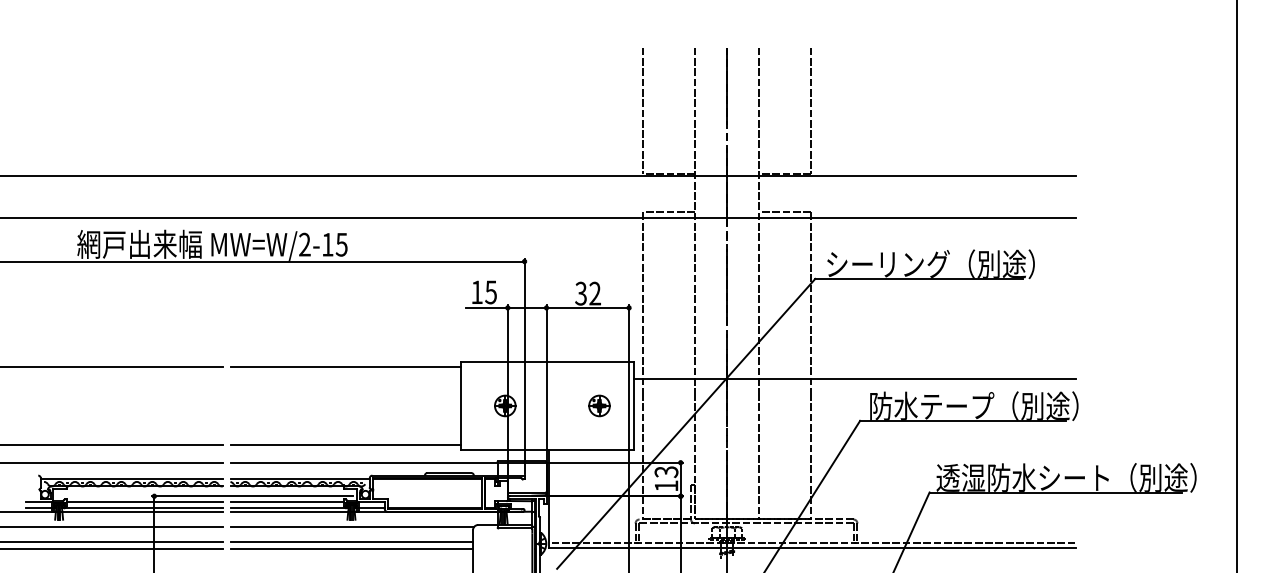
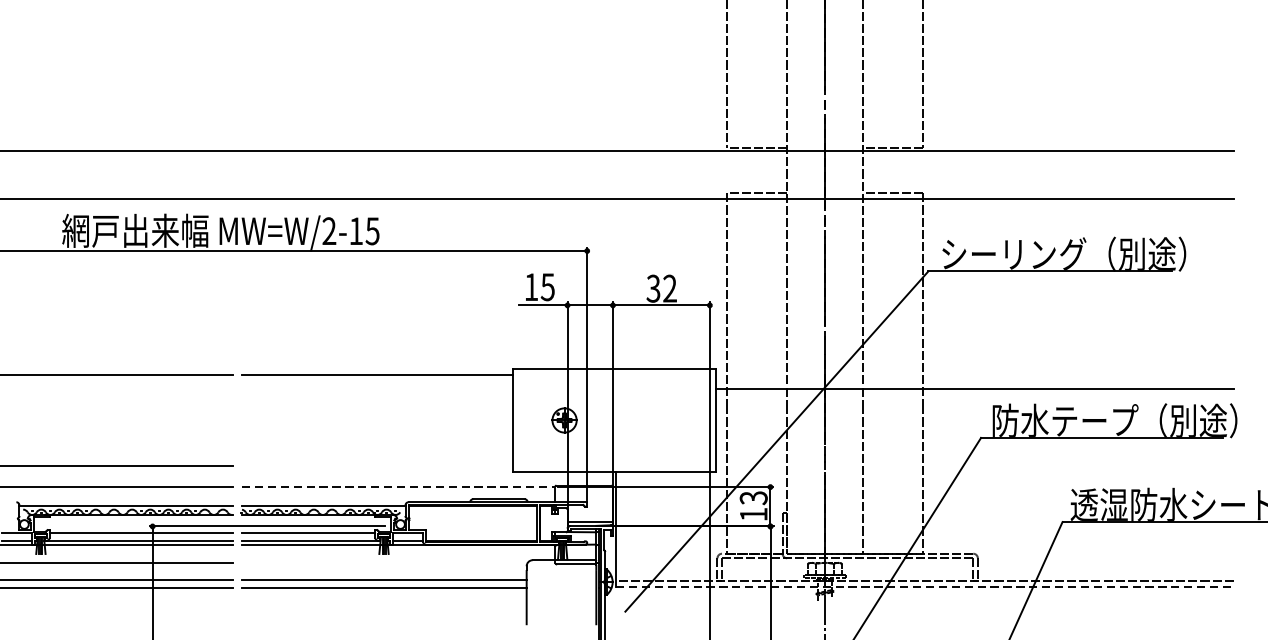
part: (599, 405) -> (675, 419), removed
line: (345, 444) -> (377, 465), removed
line: (364, 462) -> (399, 486), solid -> dashed
line: (351, 527) -> (384, 563), removed
line: (813, 547) -> (926, 586), solid -> dashed

